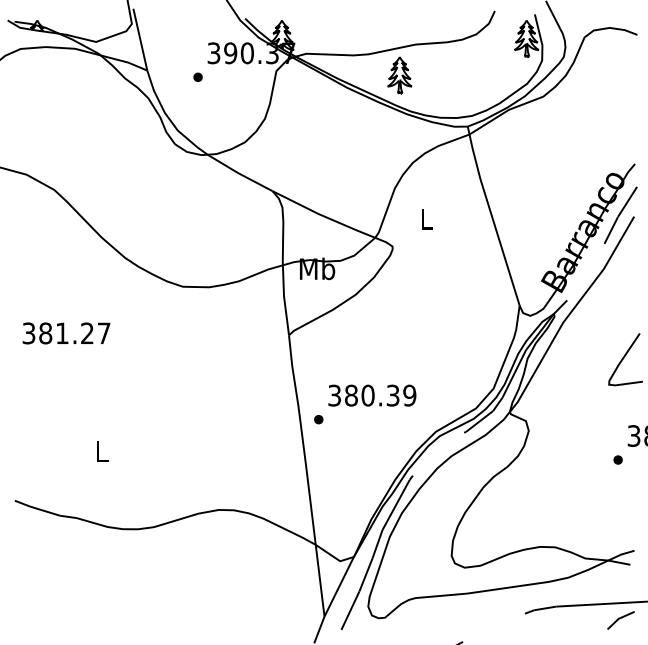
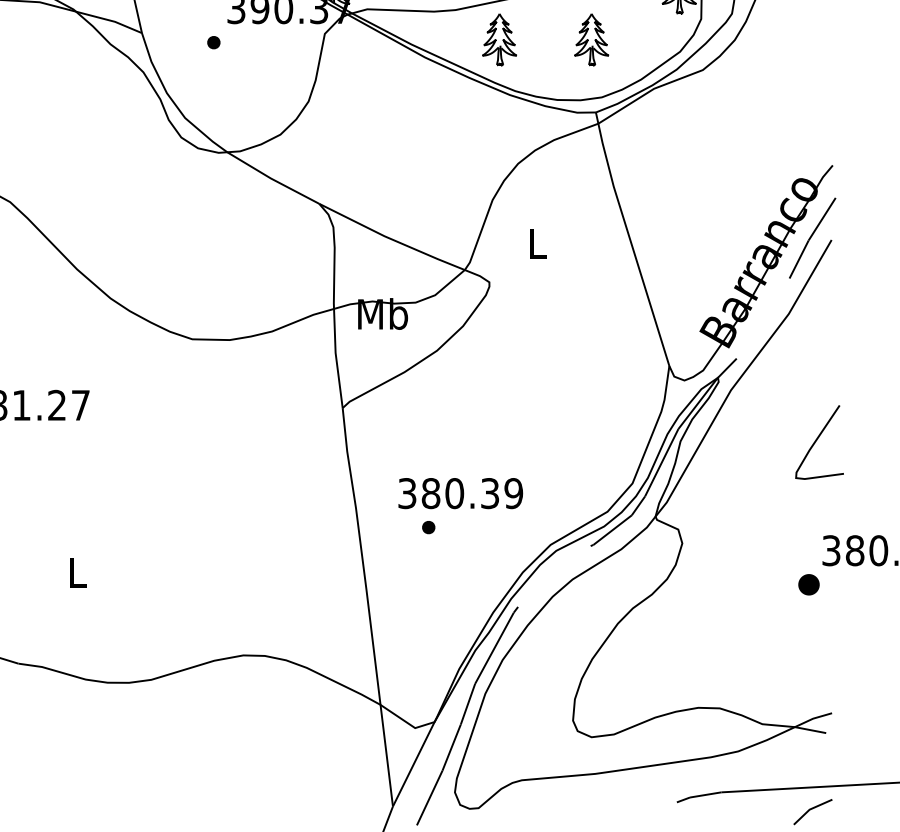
part: (464, 75) -> (591, 40), added
part: (318, 419) -> (428, 527), moved
part: (617, 459) -> (807, 583), size x1.6

